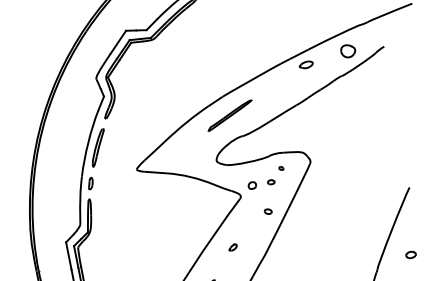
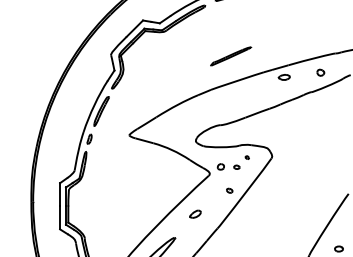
part: (347, 50) -> (320, 72), size x0.6
line: (230, 115) -> (231, 56), moved
part: (232, 247) -> (194, 214), size x1.6

